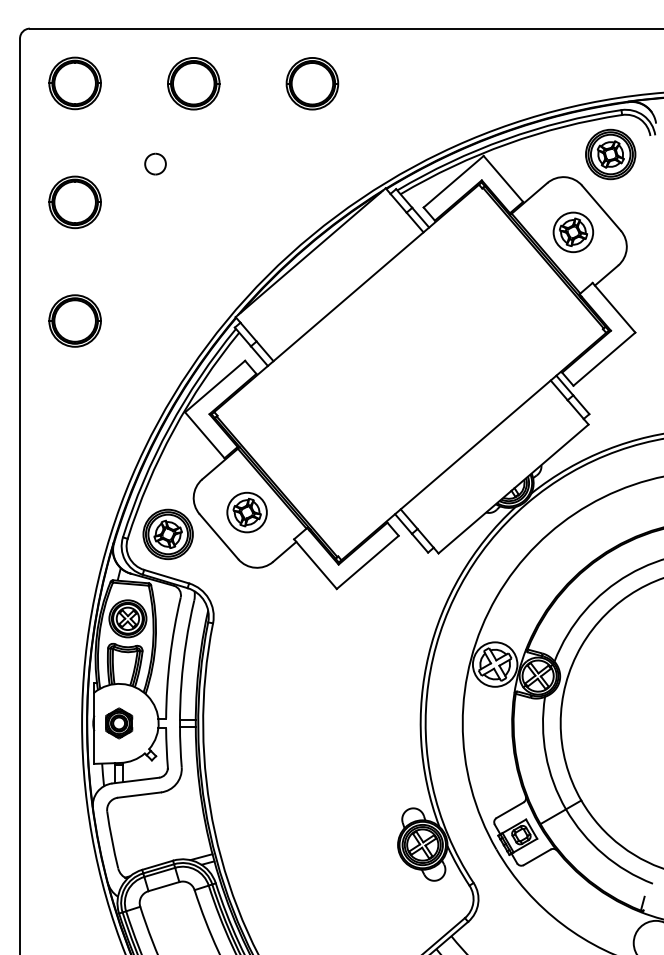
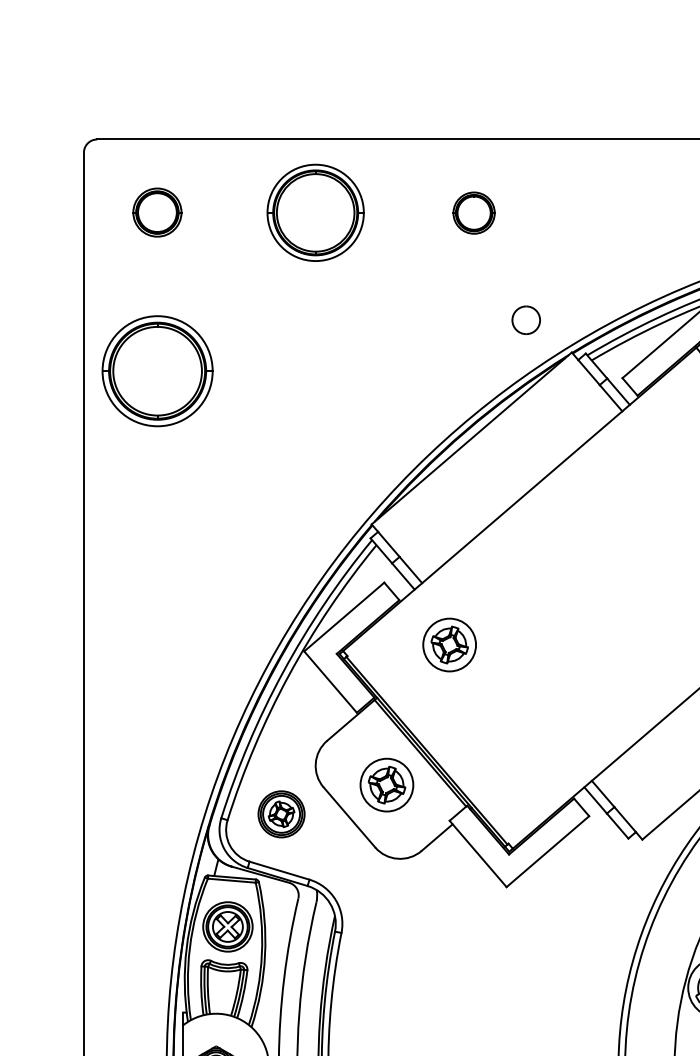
part: (74, 83) -> (156, 212), size x0.7
part: (193, 83) -> (315, 212), size x1.4
part: (312, 83) -> (474, 212), size x0.6
part: (155, 163) -> (526, 319), moved
part: (74, 202) -> (156, 371), size x1.6
part: (74, 320) -> (156, 528), removed
part: (293, 407) -> (448, 644), added
part: (167, 534) -> (280, 814), size x0.7

